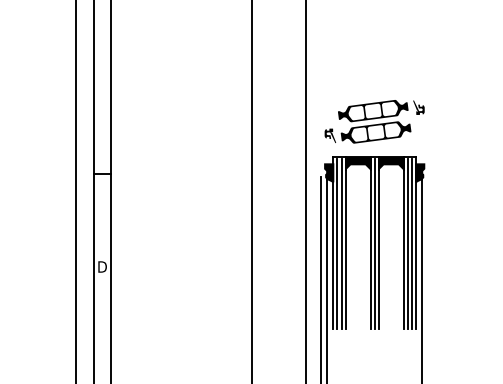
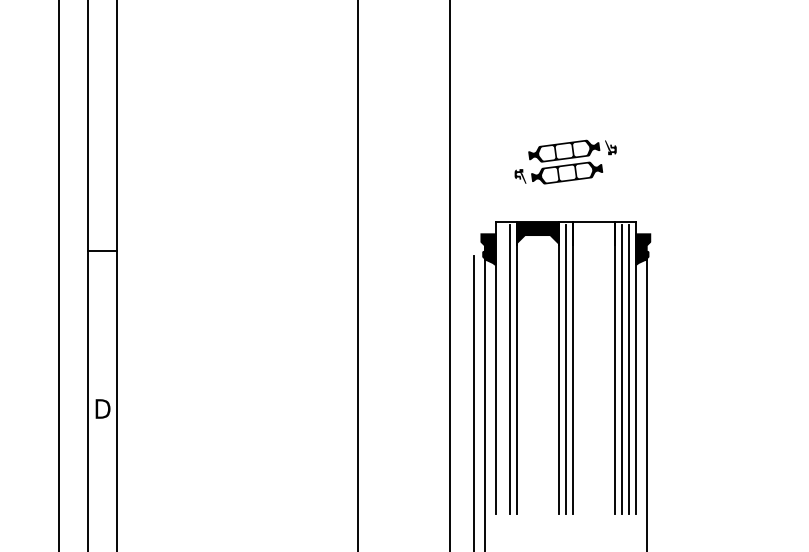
part: (374, 121) -> (565, 161), size x0.6
fill: (390, 163) -> (592, 232), removed
line: (337, 243) -> (502, 369), removed

